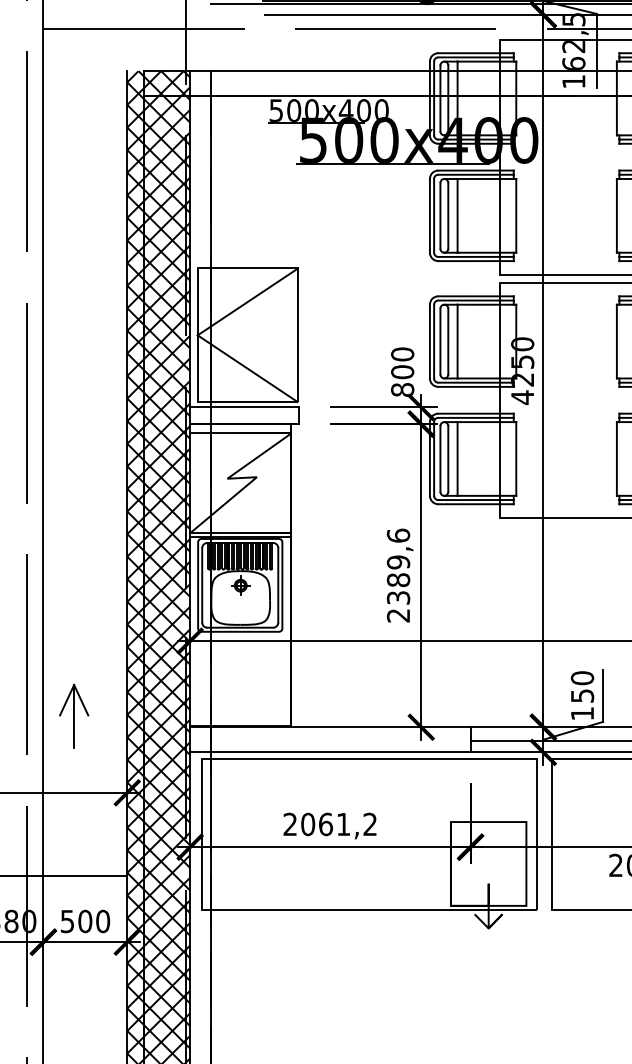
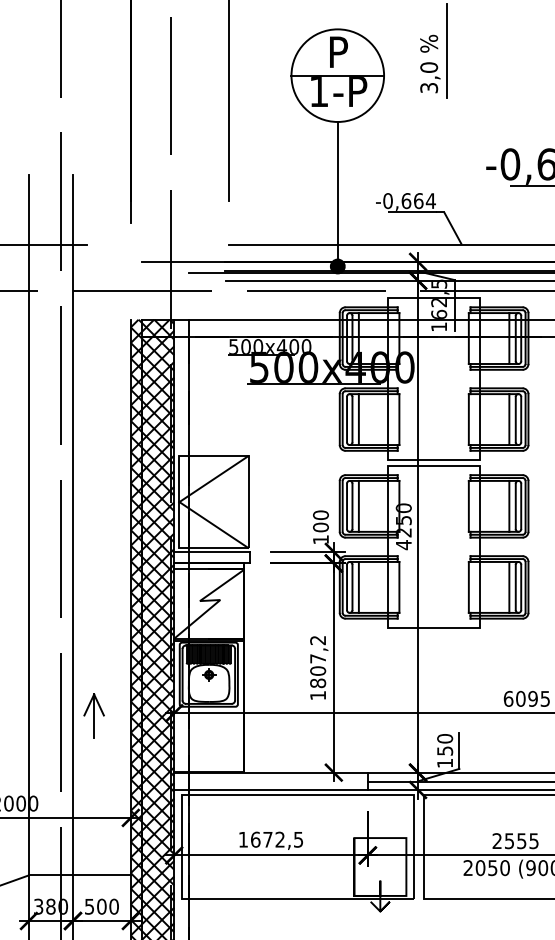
text: (401, 389) -> (320, 539), 800 -> 100
text: (399, 574) -> (318, 667), 2389,6 -> 1807,2
part: (73, 715) -> (93, 715), moved
text: (329, 824) -> (270, 839), 2061,2 -> 1672,5

